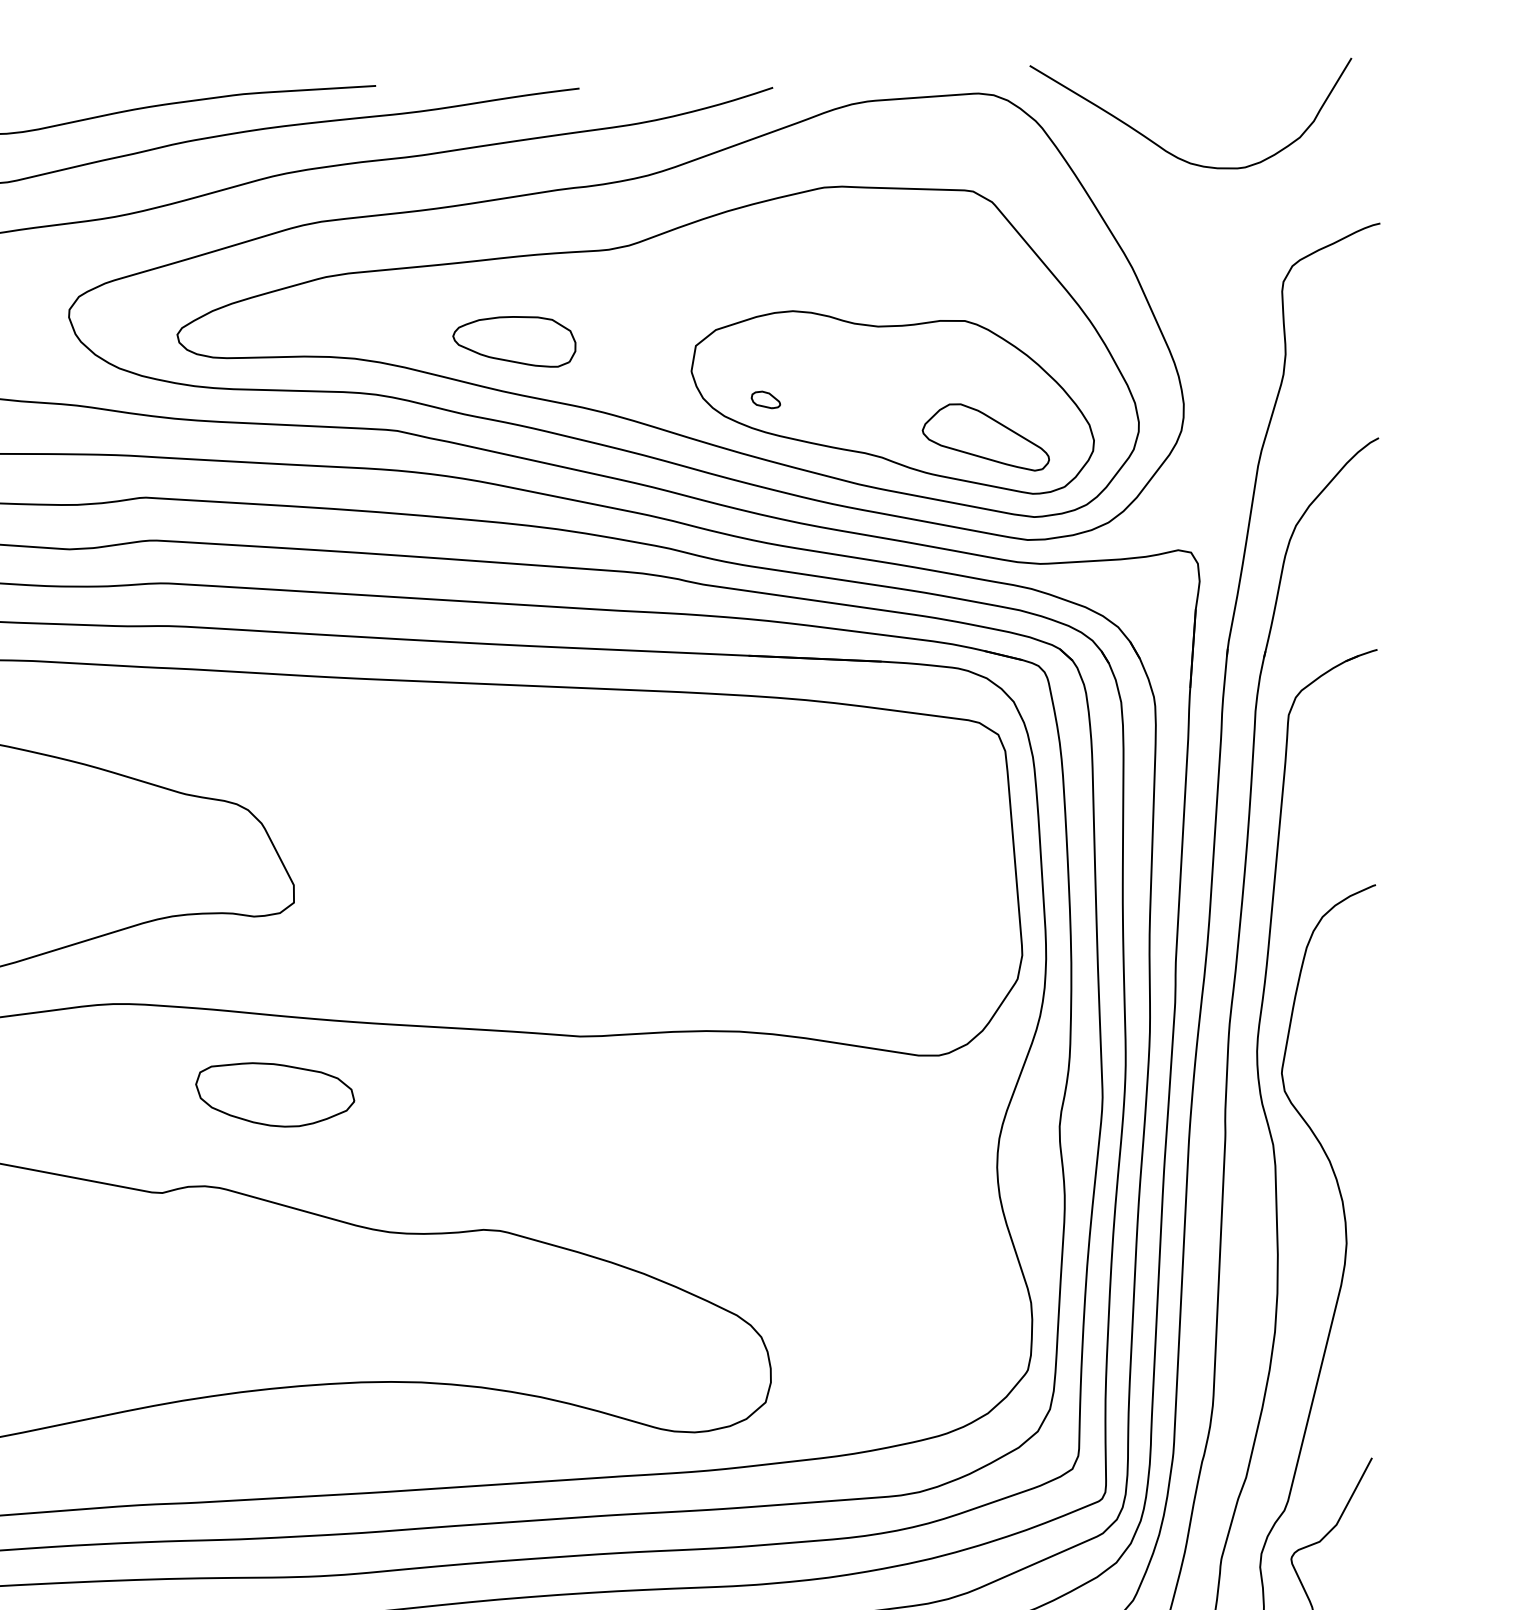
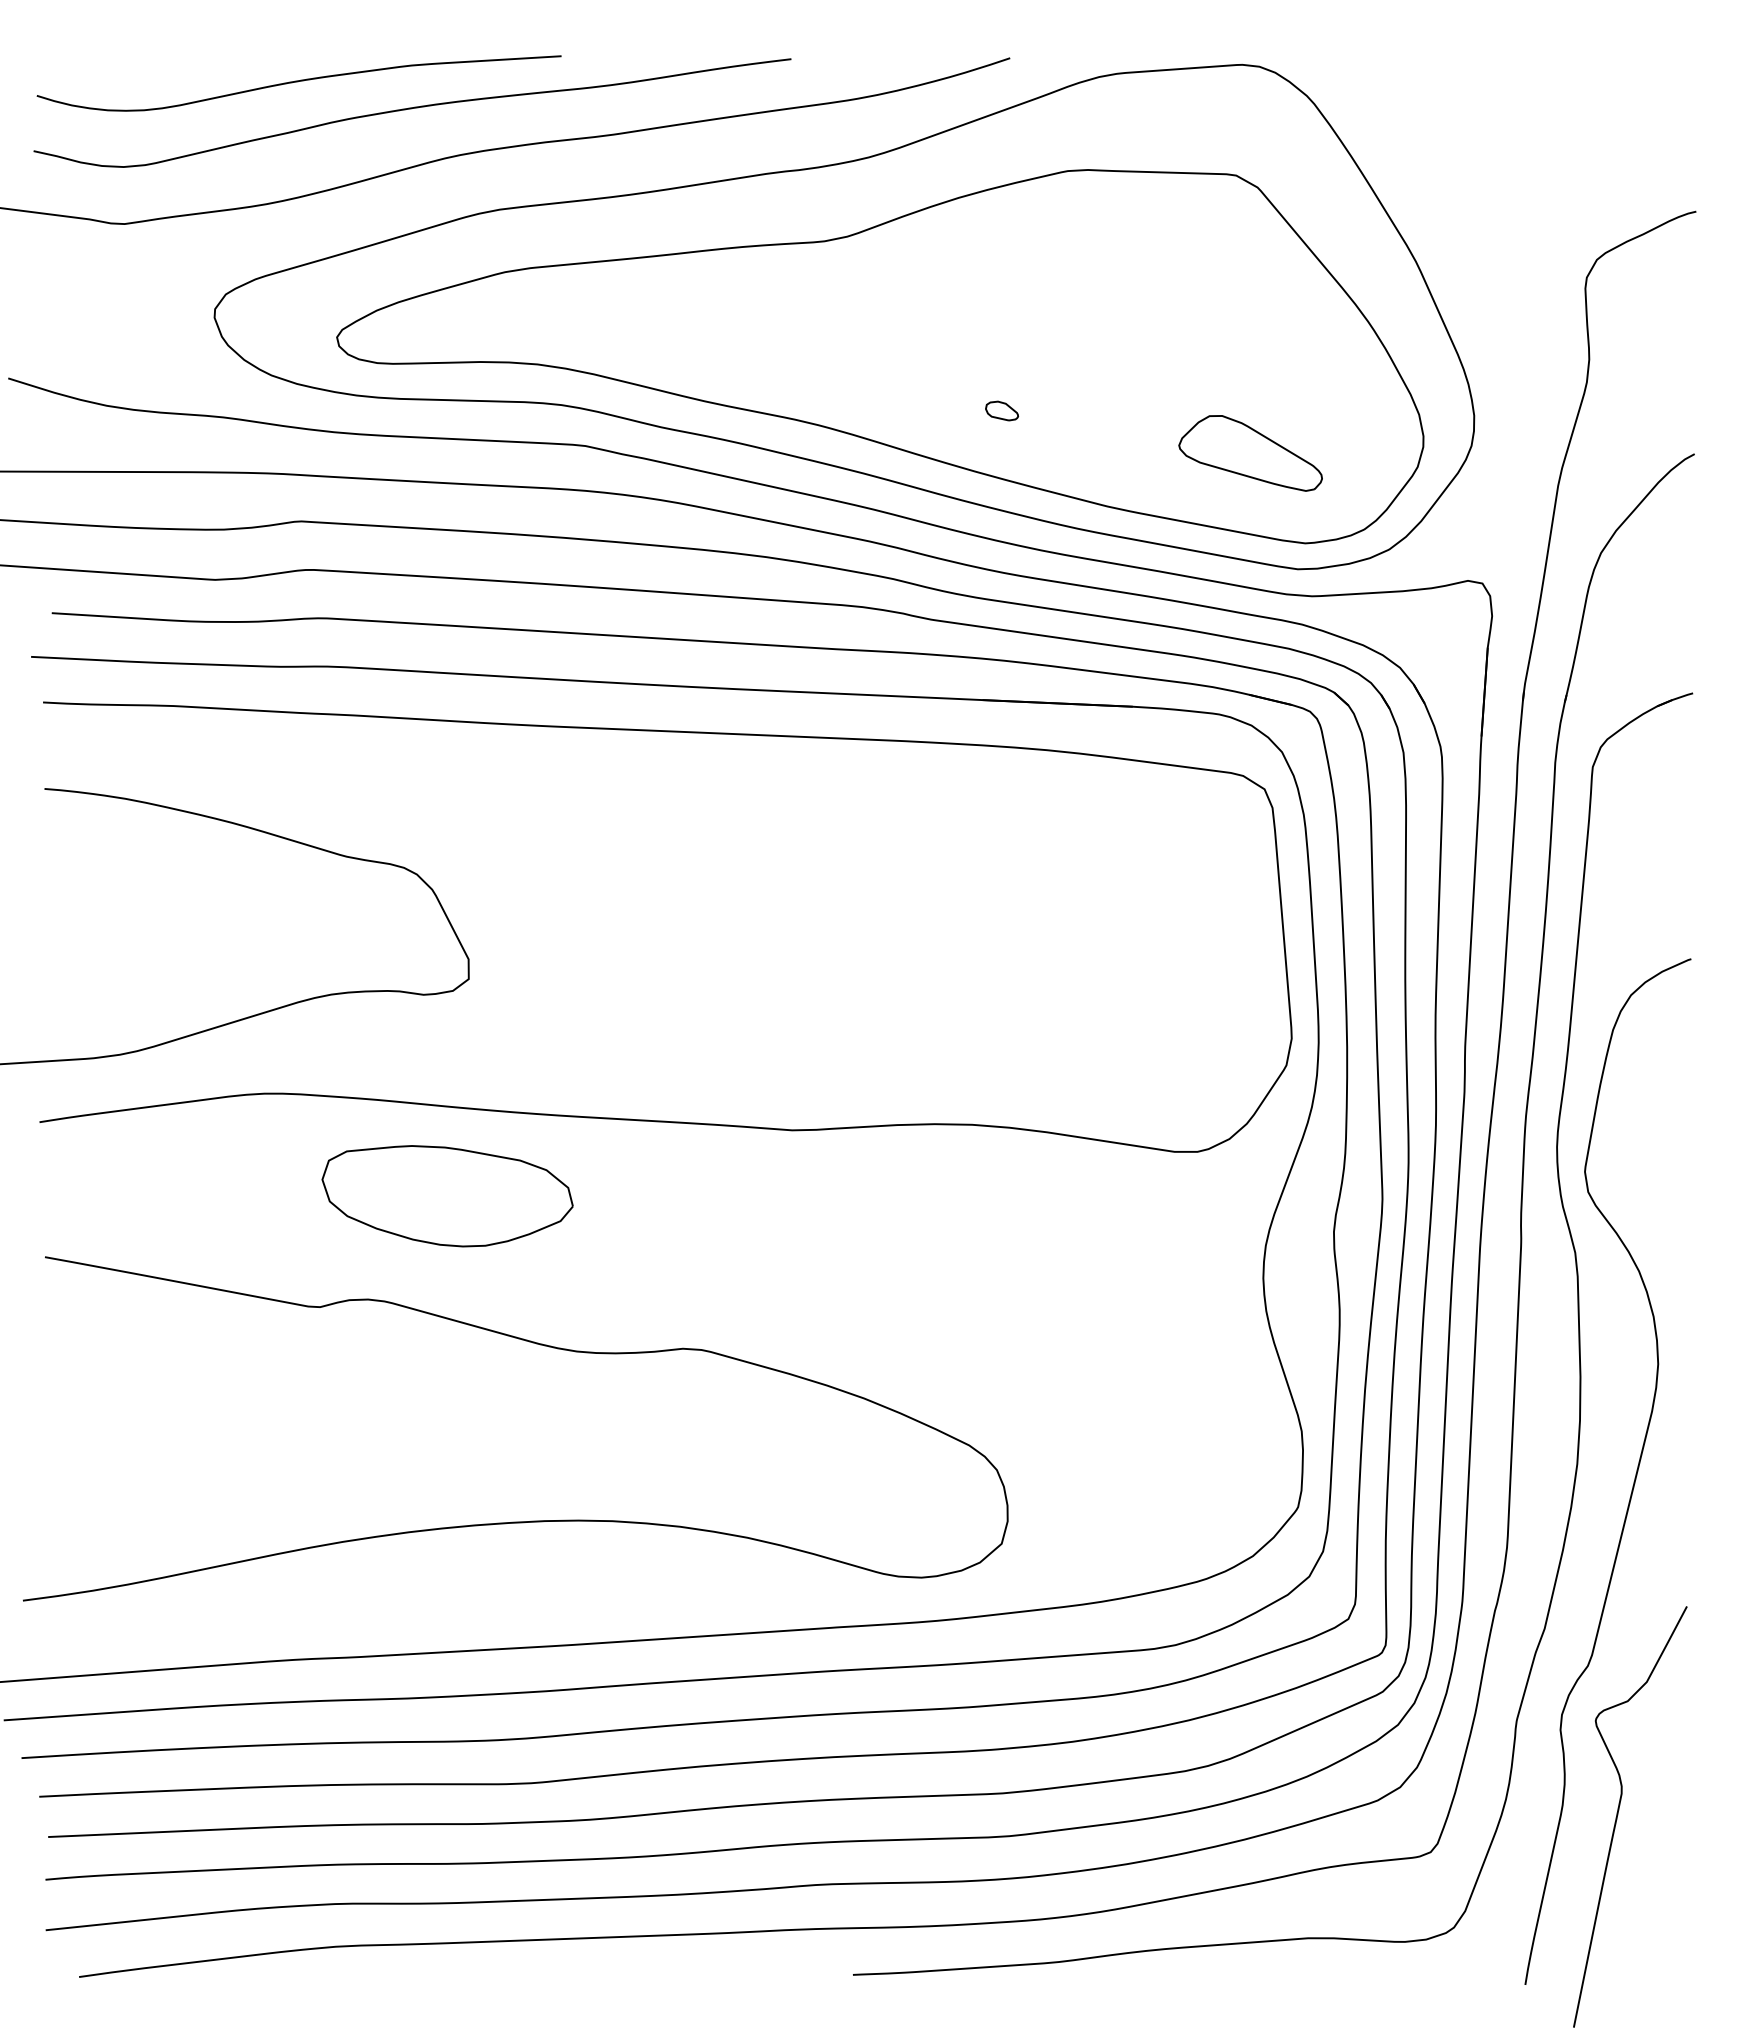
curve: (1169, 151) -> (1457, 130), removed
part: (514, 341) -> (717, 345), removed
part: (892, 402) -> (1145, 413), removed
part: (275, 1095) -> (447, 1196), size x1.4

